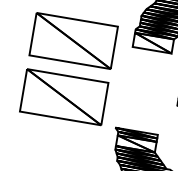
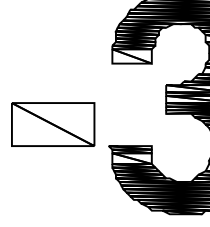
part: (74, 40) -> (53, 67), removed

